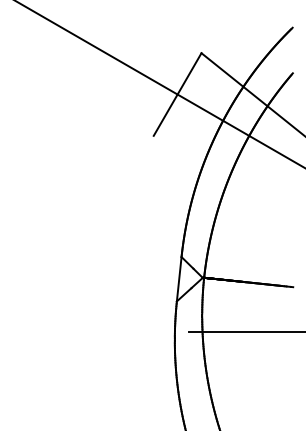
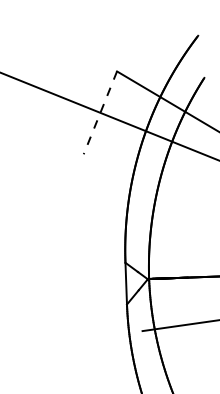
line: (177, 94) -> (100, 112), solid -> dashed

